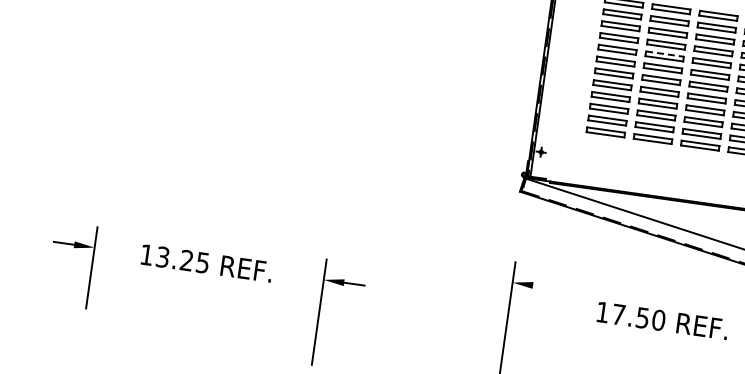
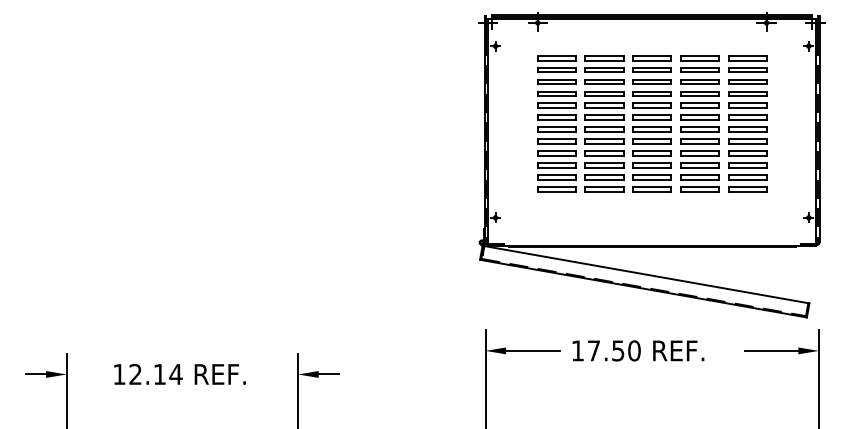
line: (665, 54) -> (605, 103), dashed -> solid
text: (182, 260) -> (155, 374), 13.25 -> 12.14
line: (559, 288) -> (532, 350), added
text: (662, 320) -> (638, 350), moved

